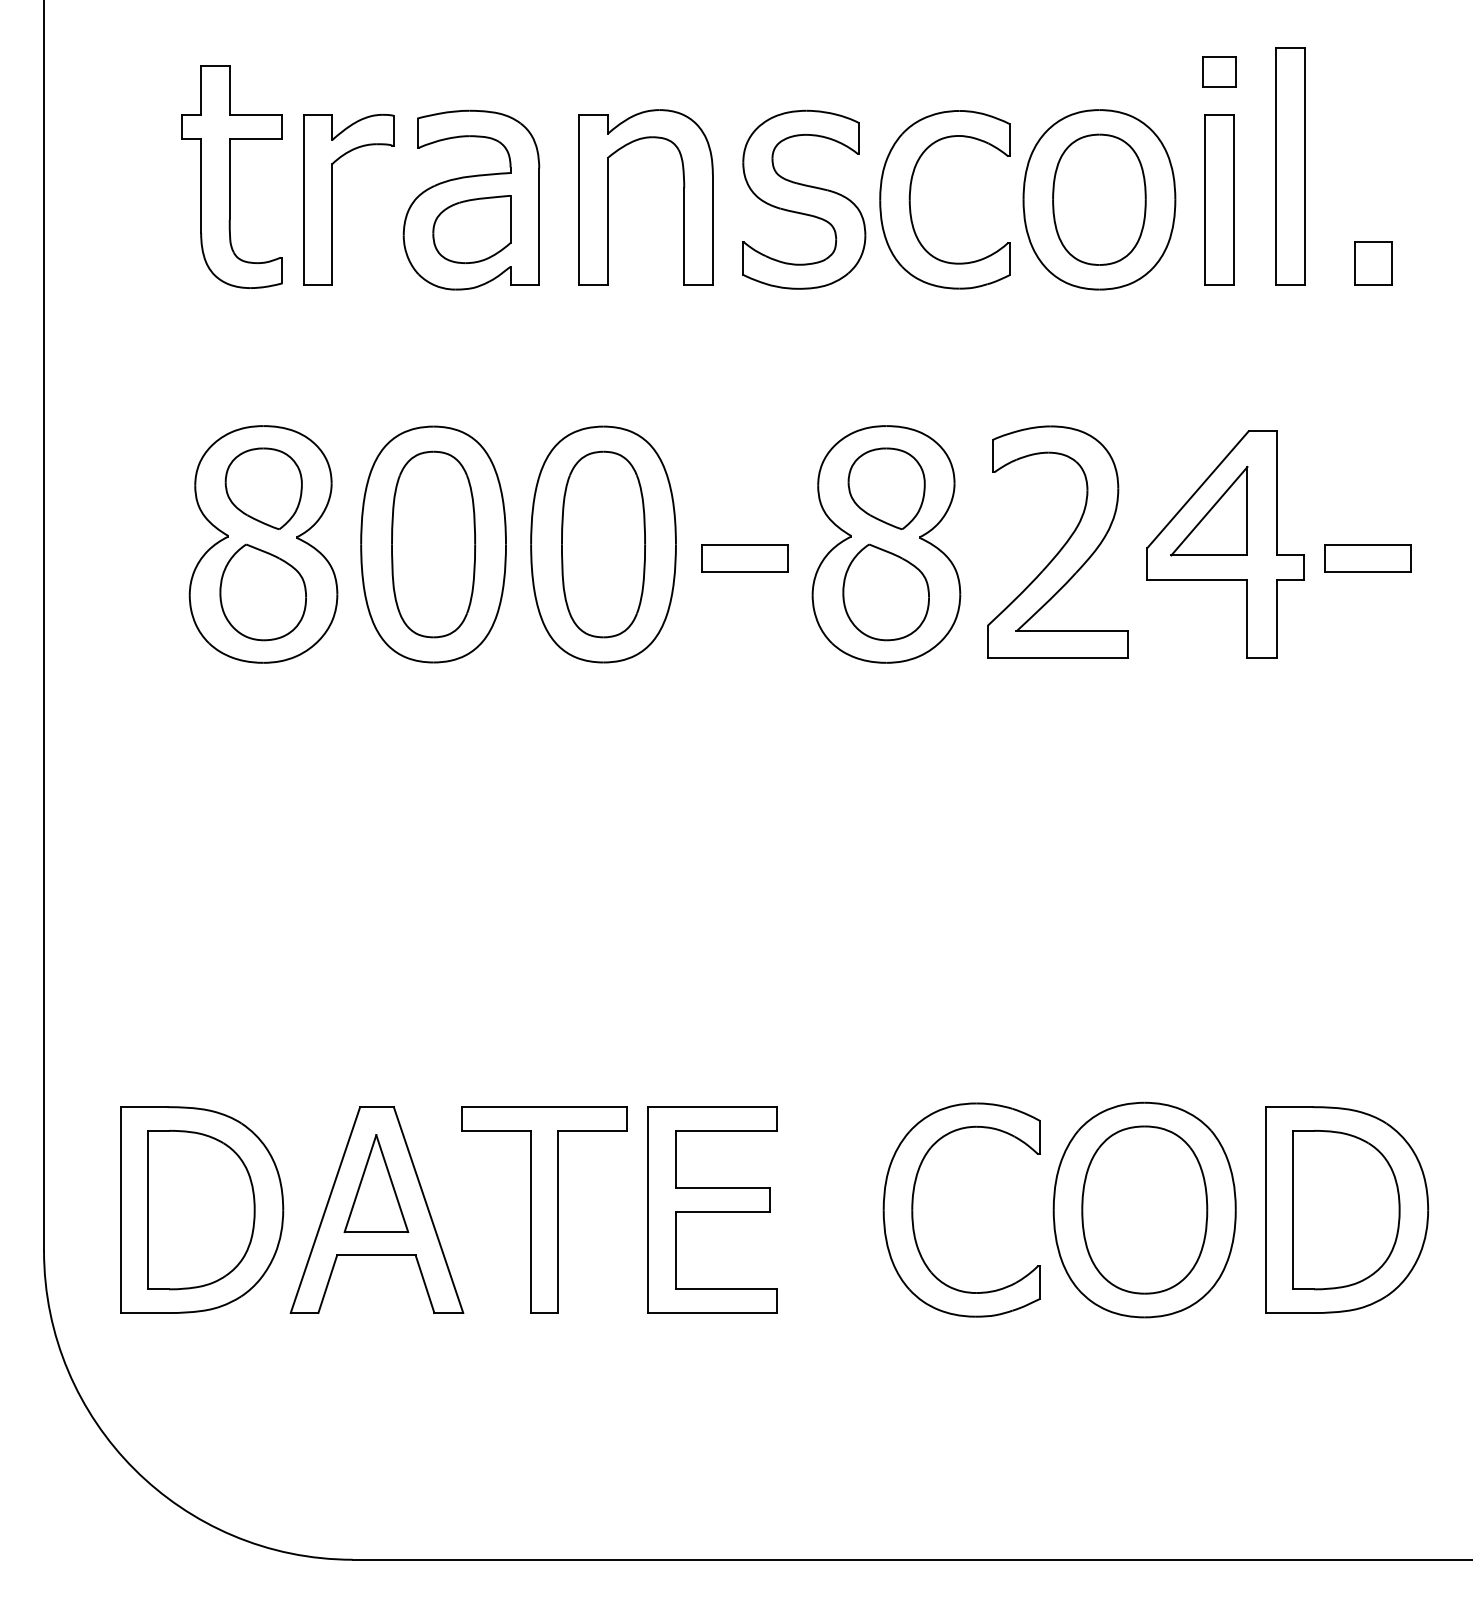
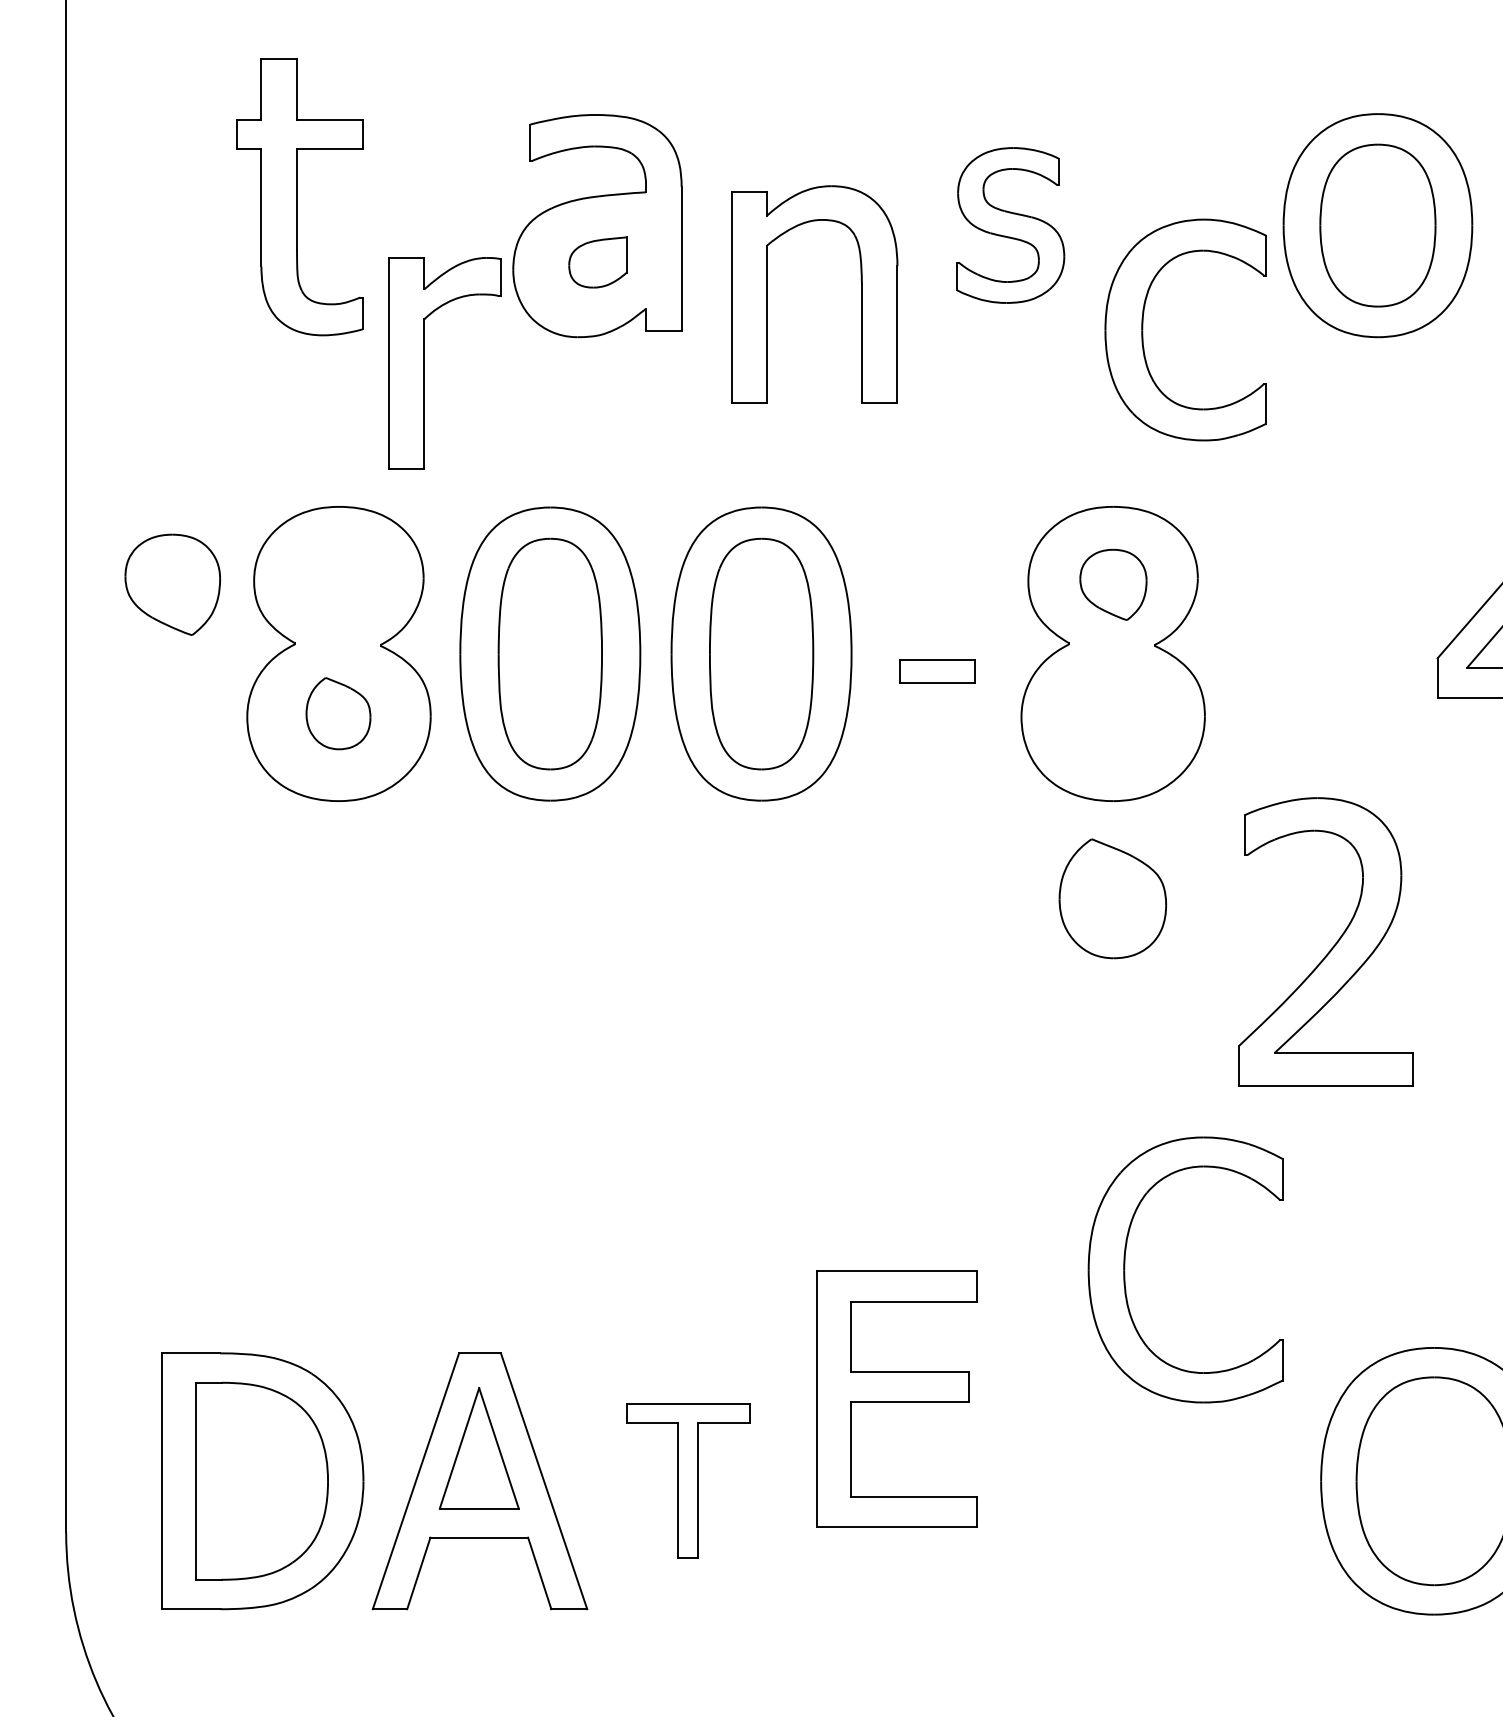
part: (608, 197) -> (767, 294), moved
part: (332, 199) -> (424, 363), moved
part: (804, 199) -> (1011, 225), size x0.7
part: (910, 199) -> (1143, 329), moved
part: (471, 229) -> (597, 262), size x0.6
part: (263, 488) -> (172, 584), moved
part: (886, 488) -> (1113, 584), size x0.7
part: (1063, 544) -> (1333, 944), moved
part: (744, 558) -> (936, 671), size x0.7
part: (262, 592) -> (337, 713), size x0.6
part: (885, 592) -> (1112, 898), moved
part: (544, 1209) -> (688, 1480), size x0.6
part: (712, 1209) -> (897, 1398), moved
part: (913, 1209) -> (1125, 1269), moved

